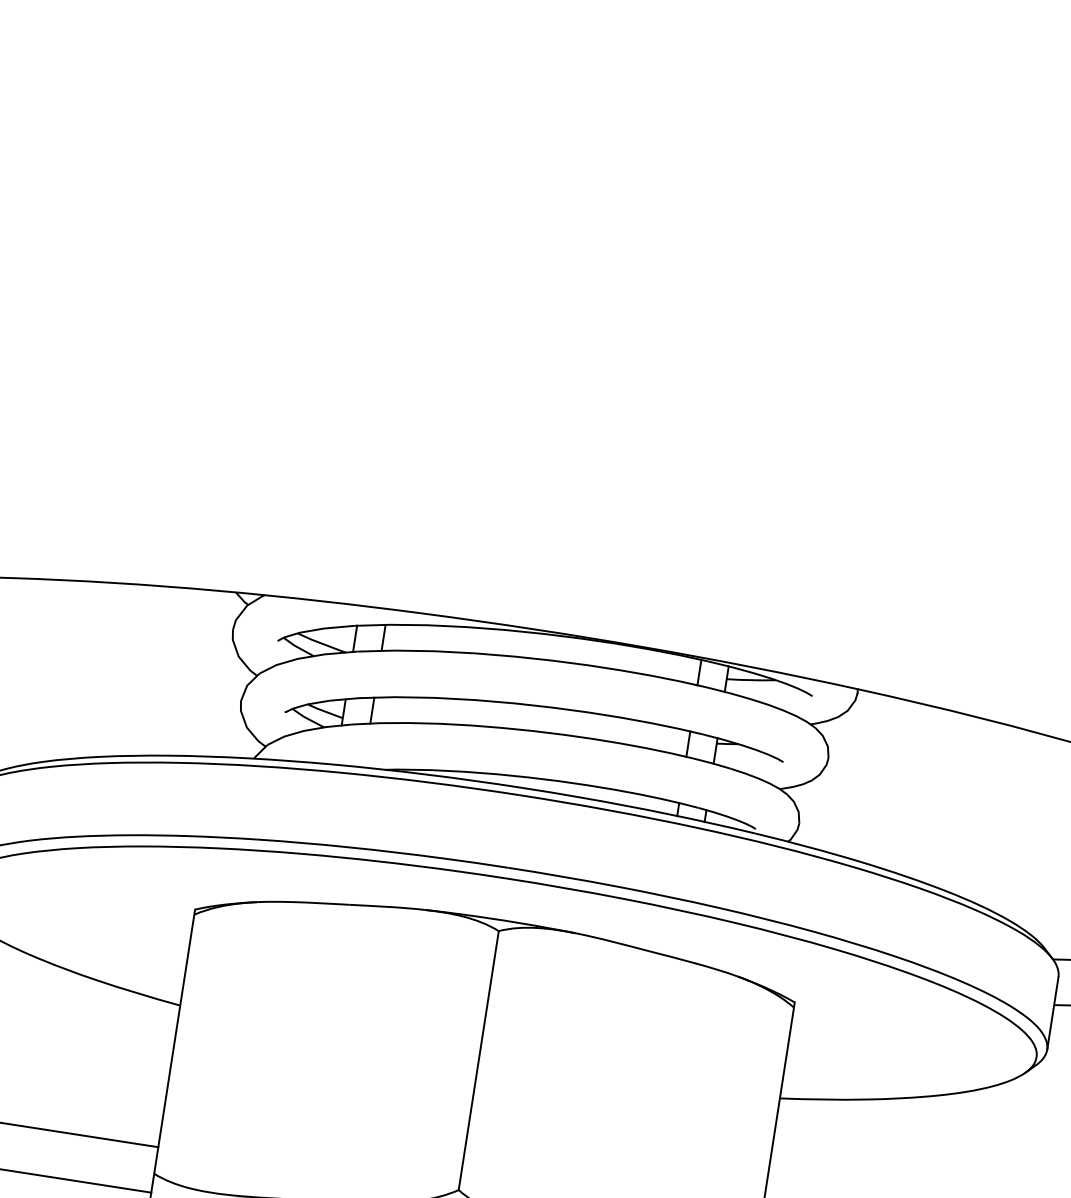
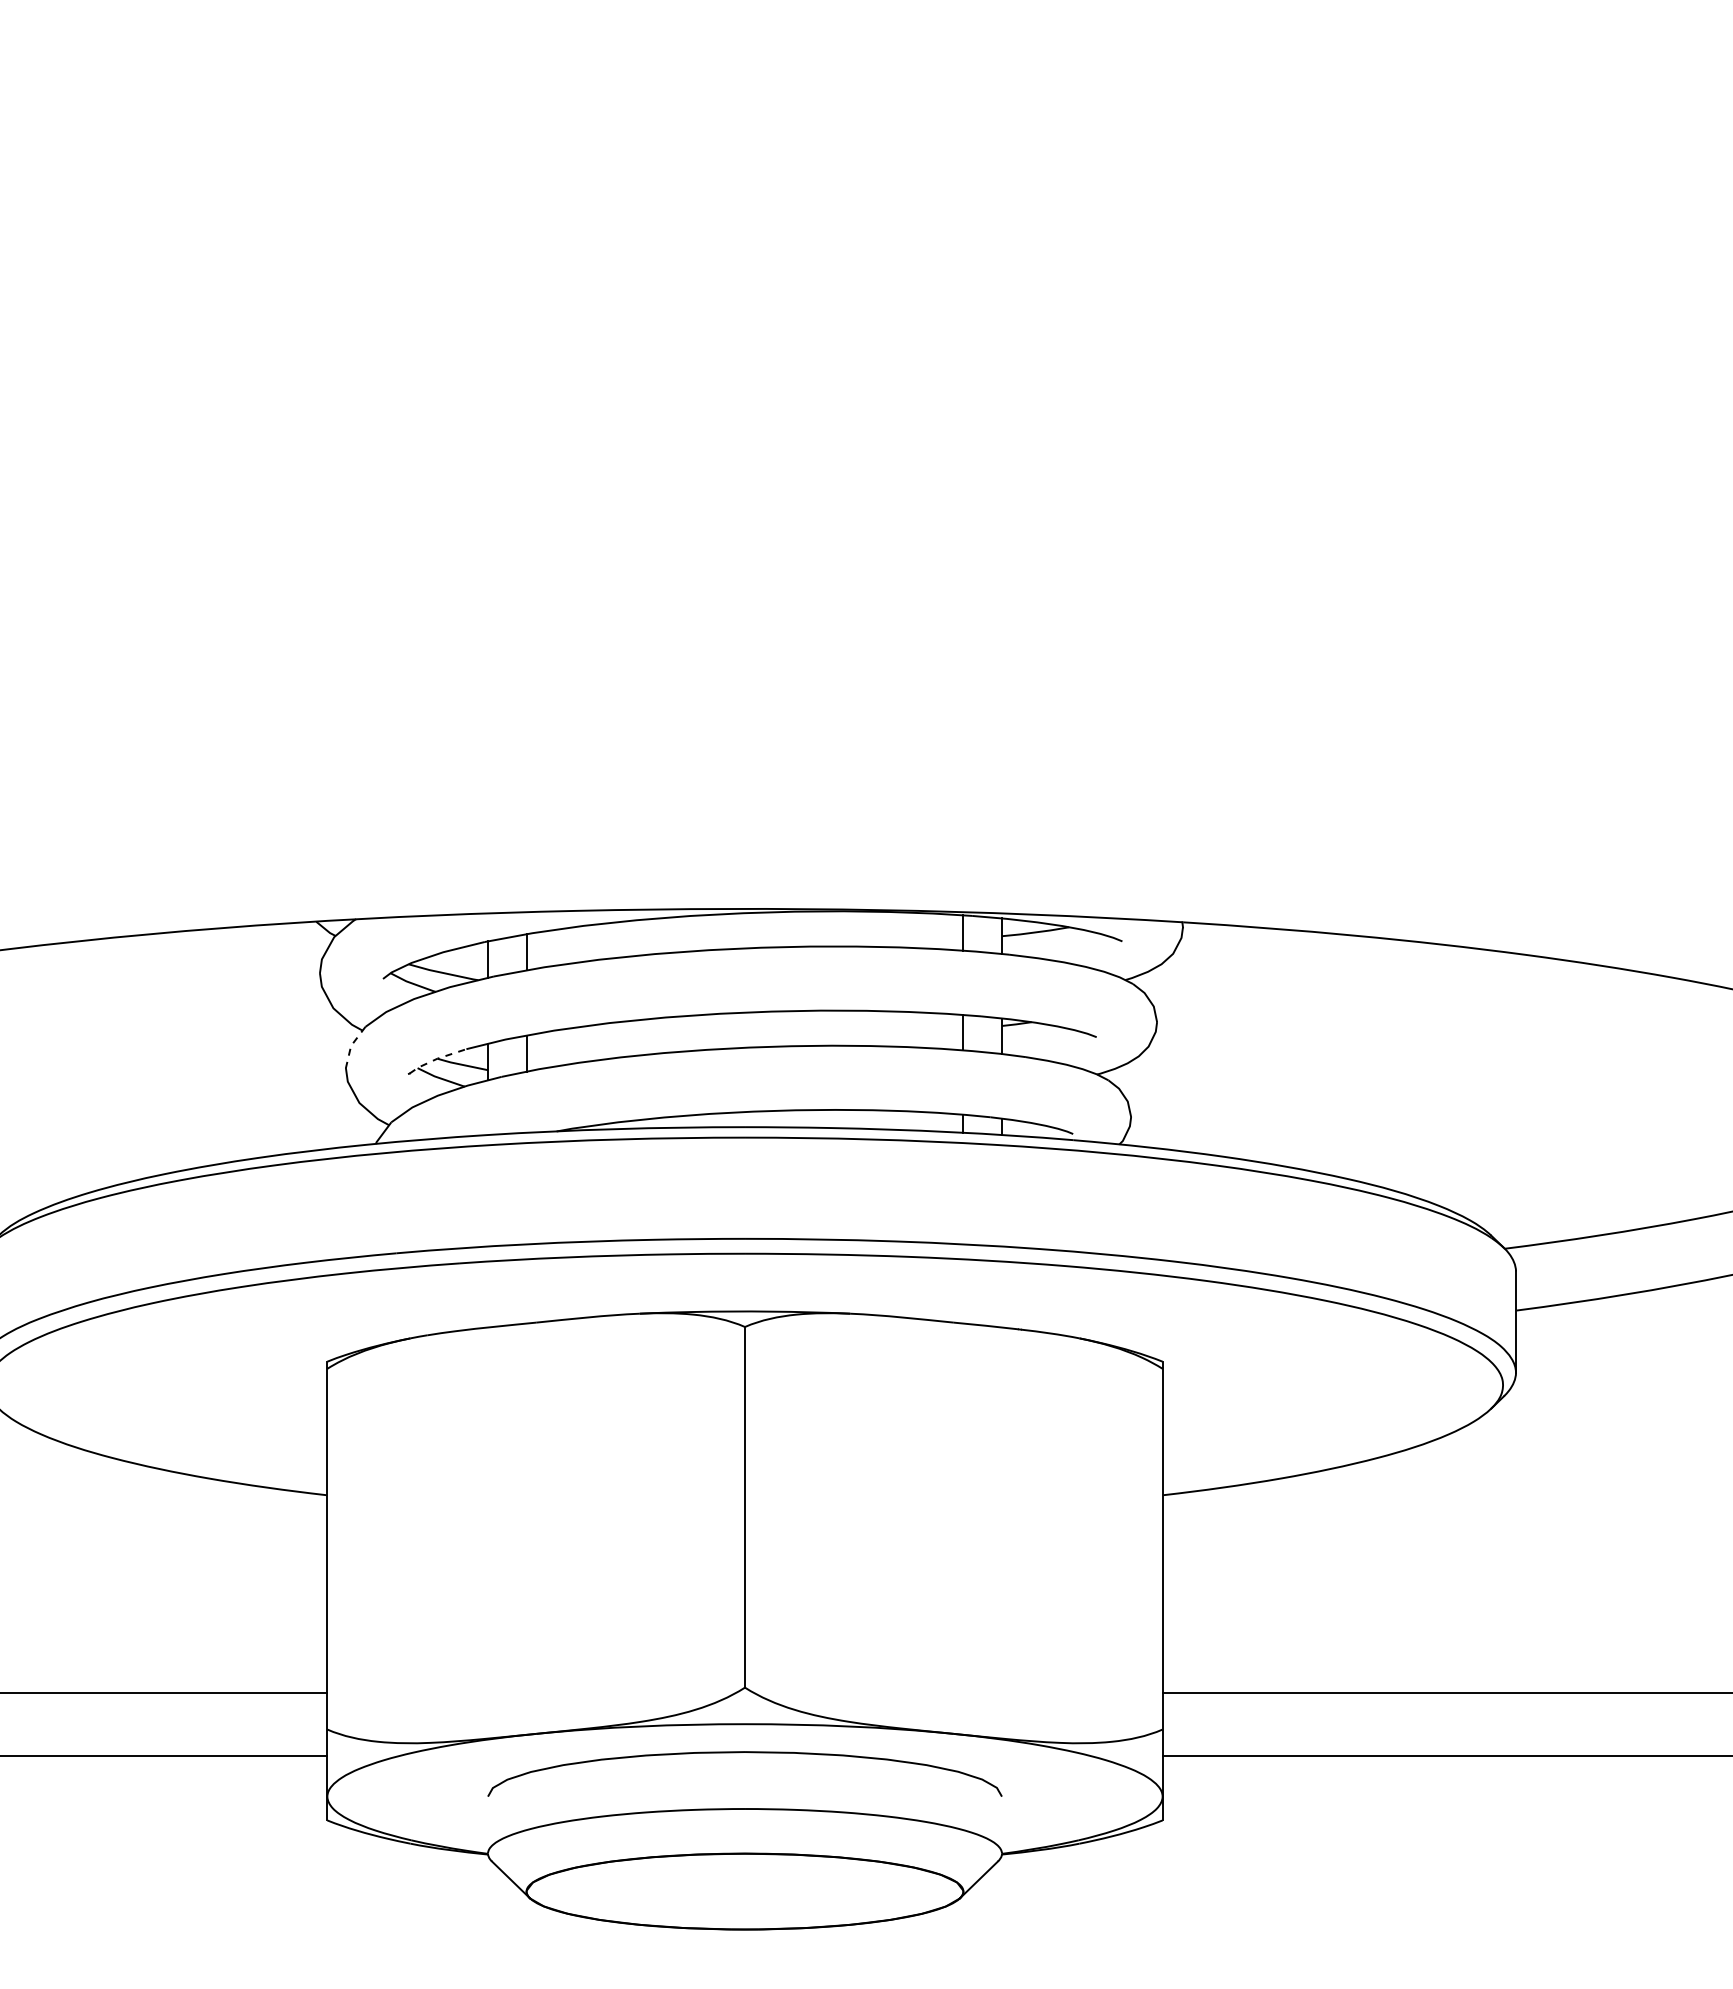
line: (247, 685) -> (351, 1045), solid -> dashed
line: (307, 704) -> (437, 1058), solid -> dashed

